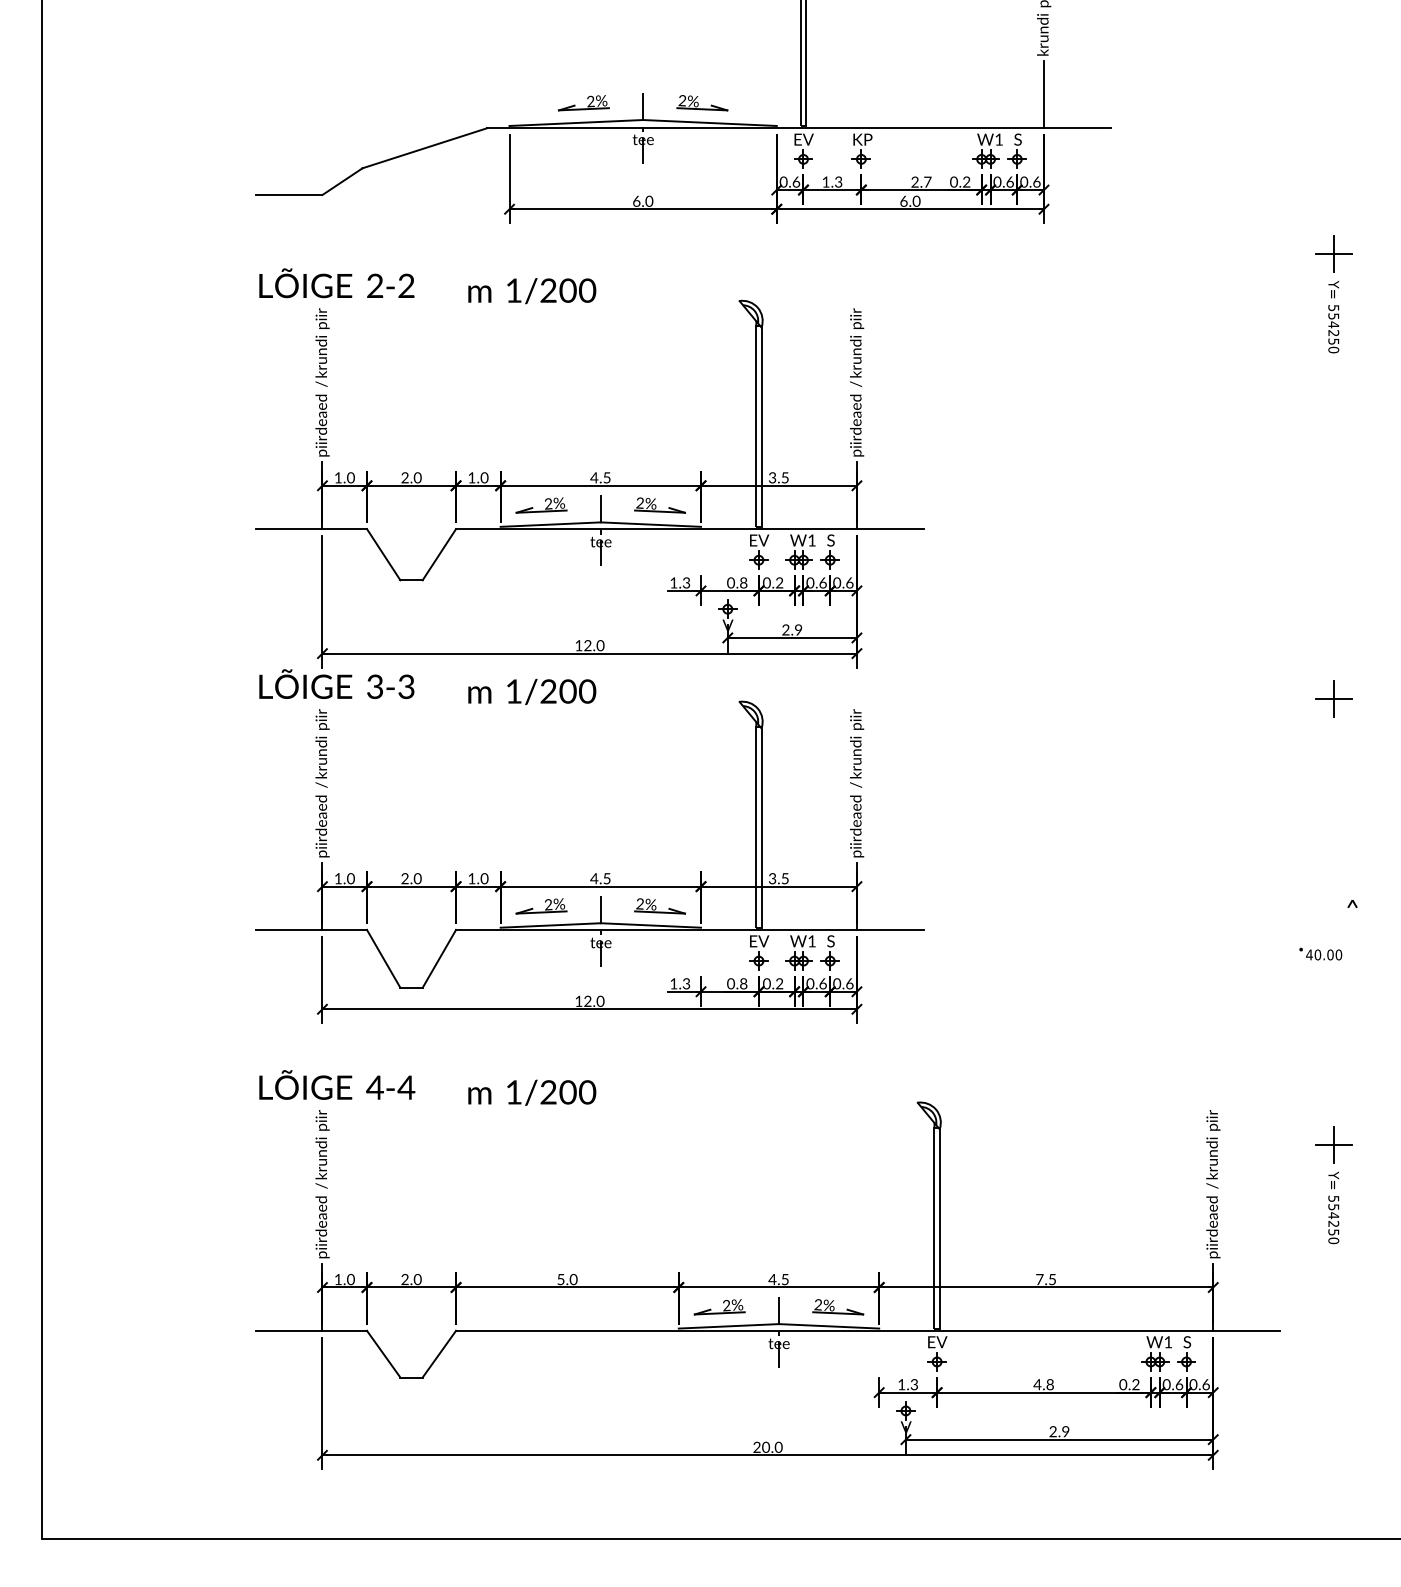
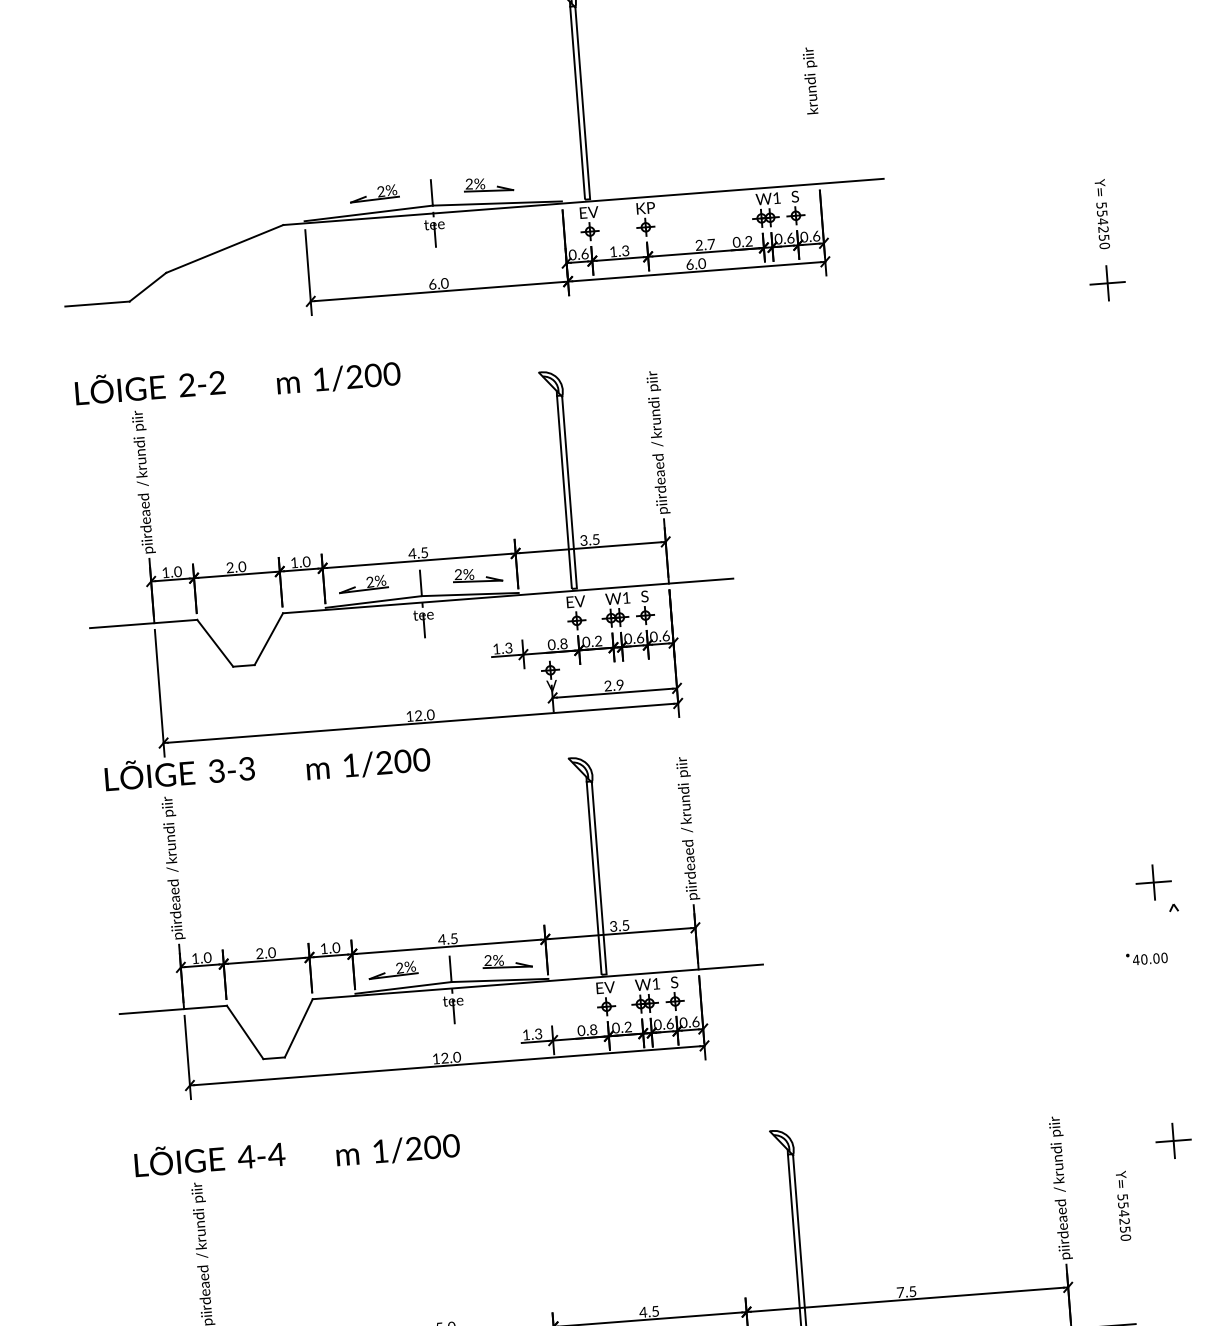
line: (1044, 94) -> (817, 151), removed
text: (1333, 317) -> (1102, 214), moved
part: (1333, 698) -> (1153, 881), moved
text: (1333, 1207) -> (1123, 1205), moved

